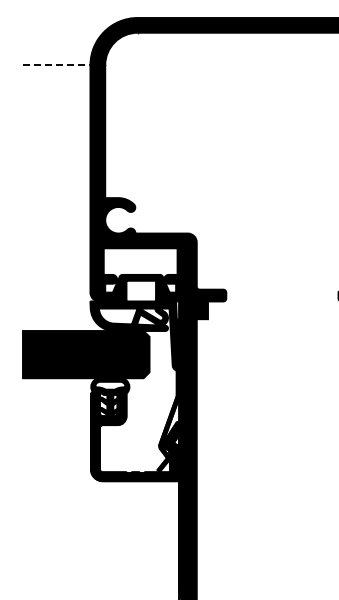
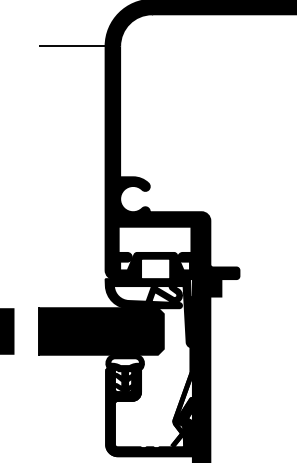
line: (56, 65) -> (72, 46), dashed -> solid

